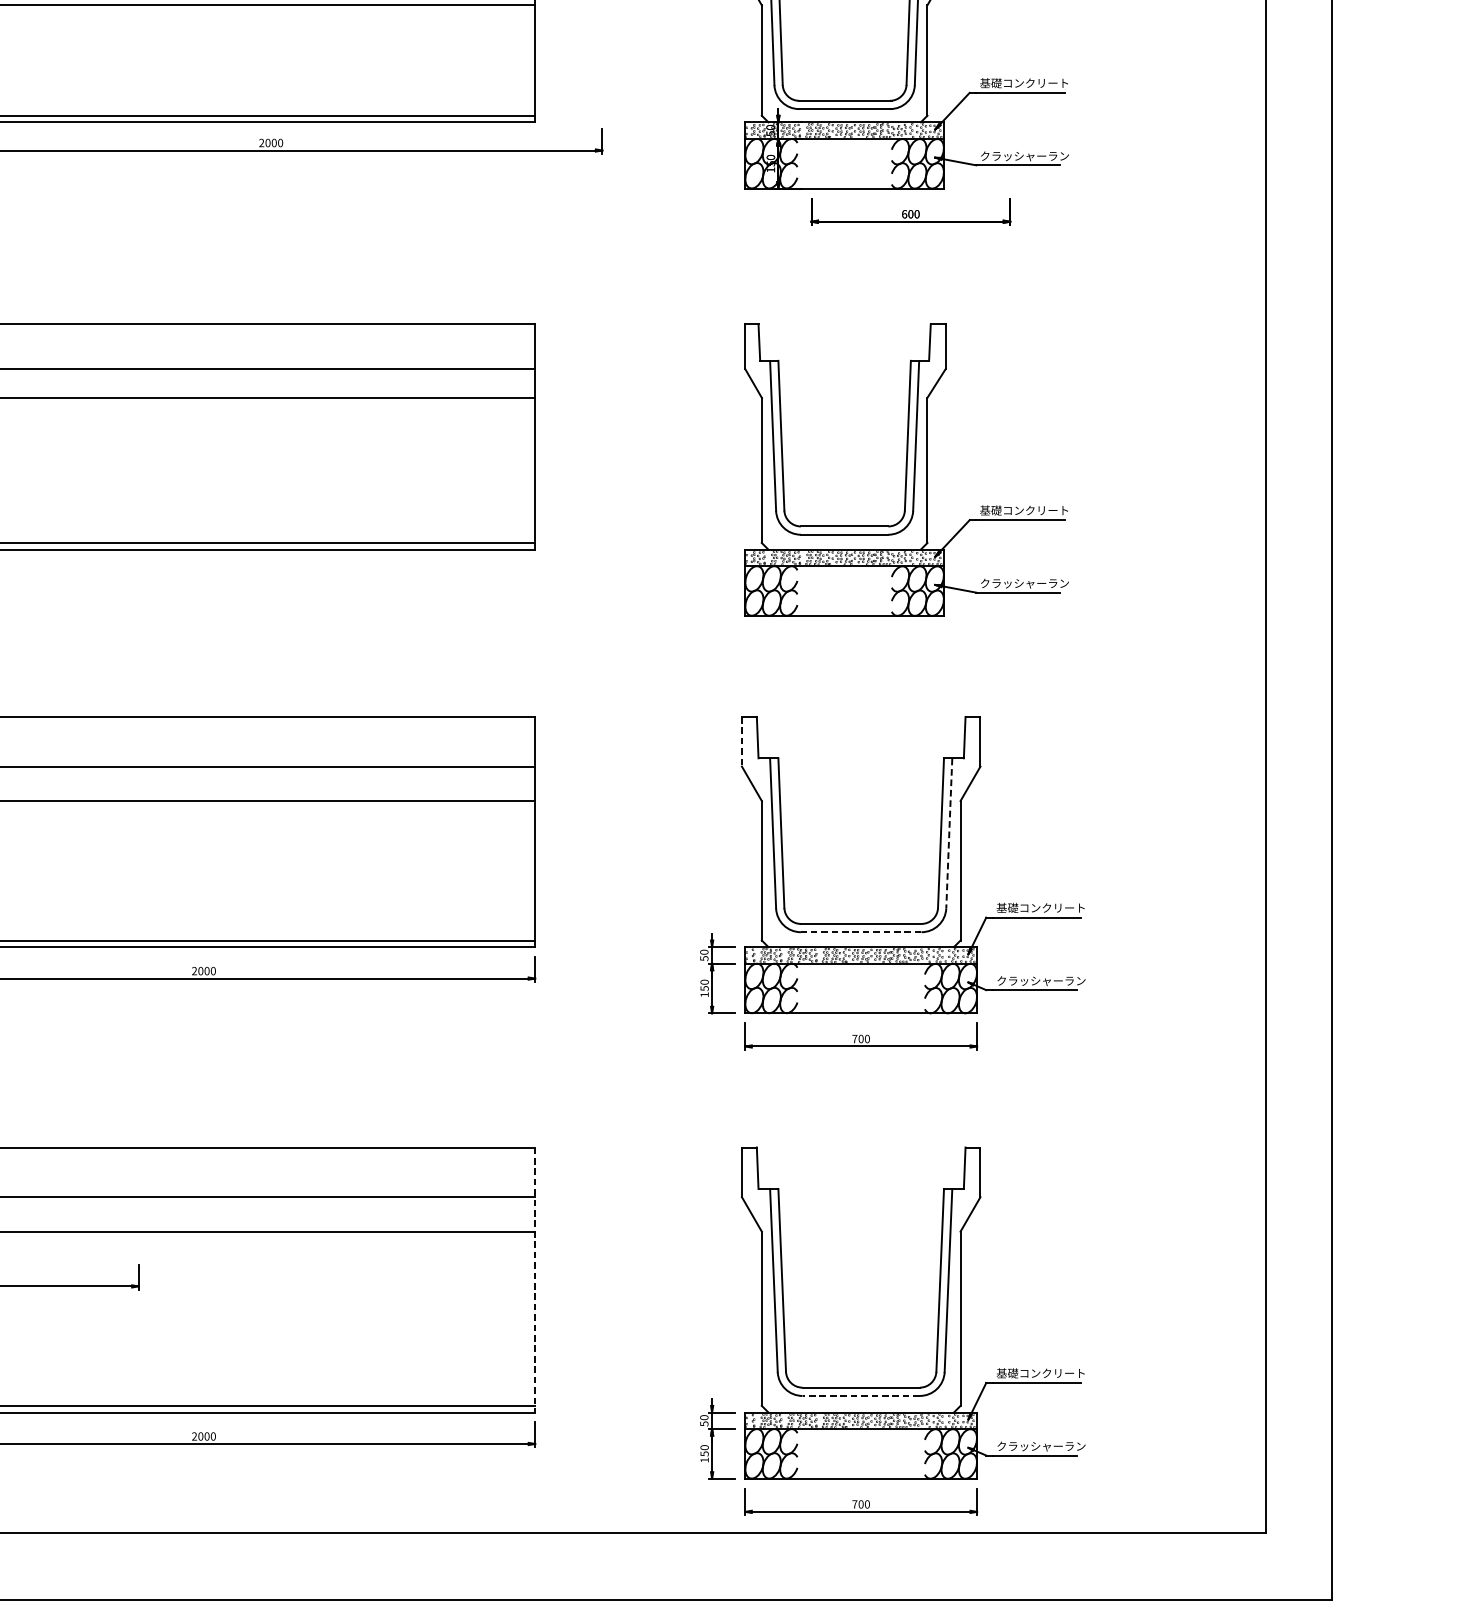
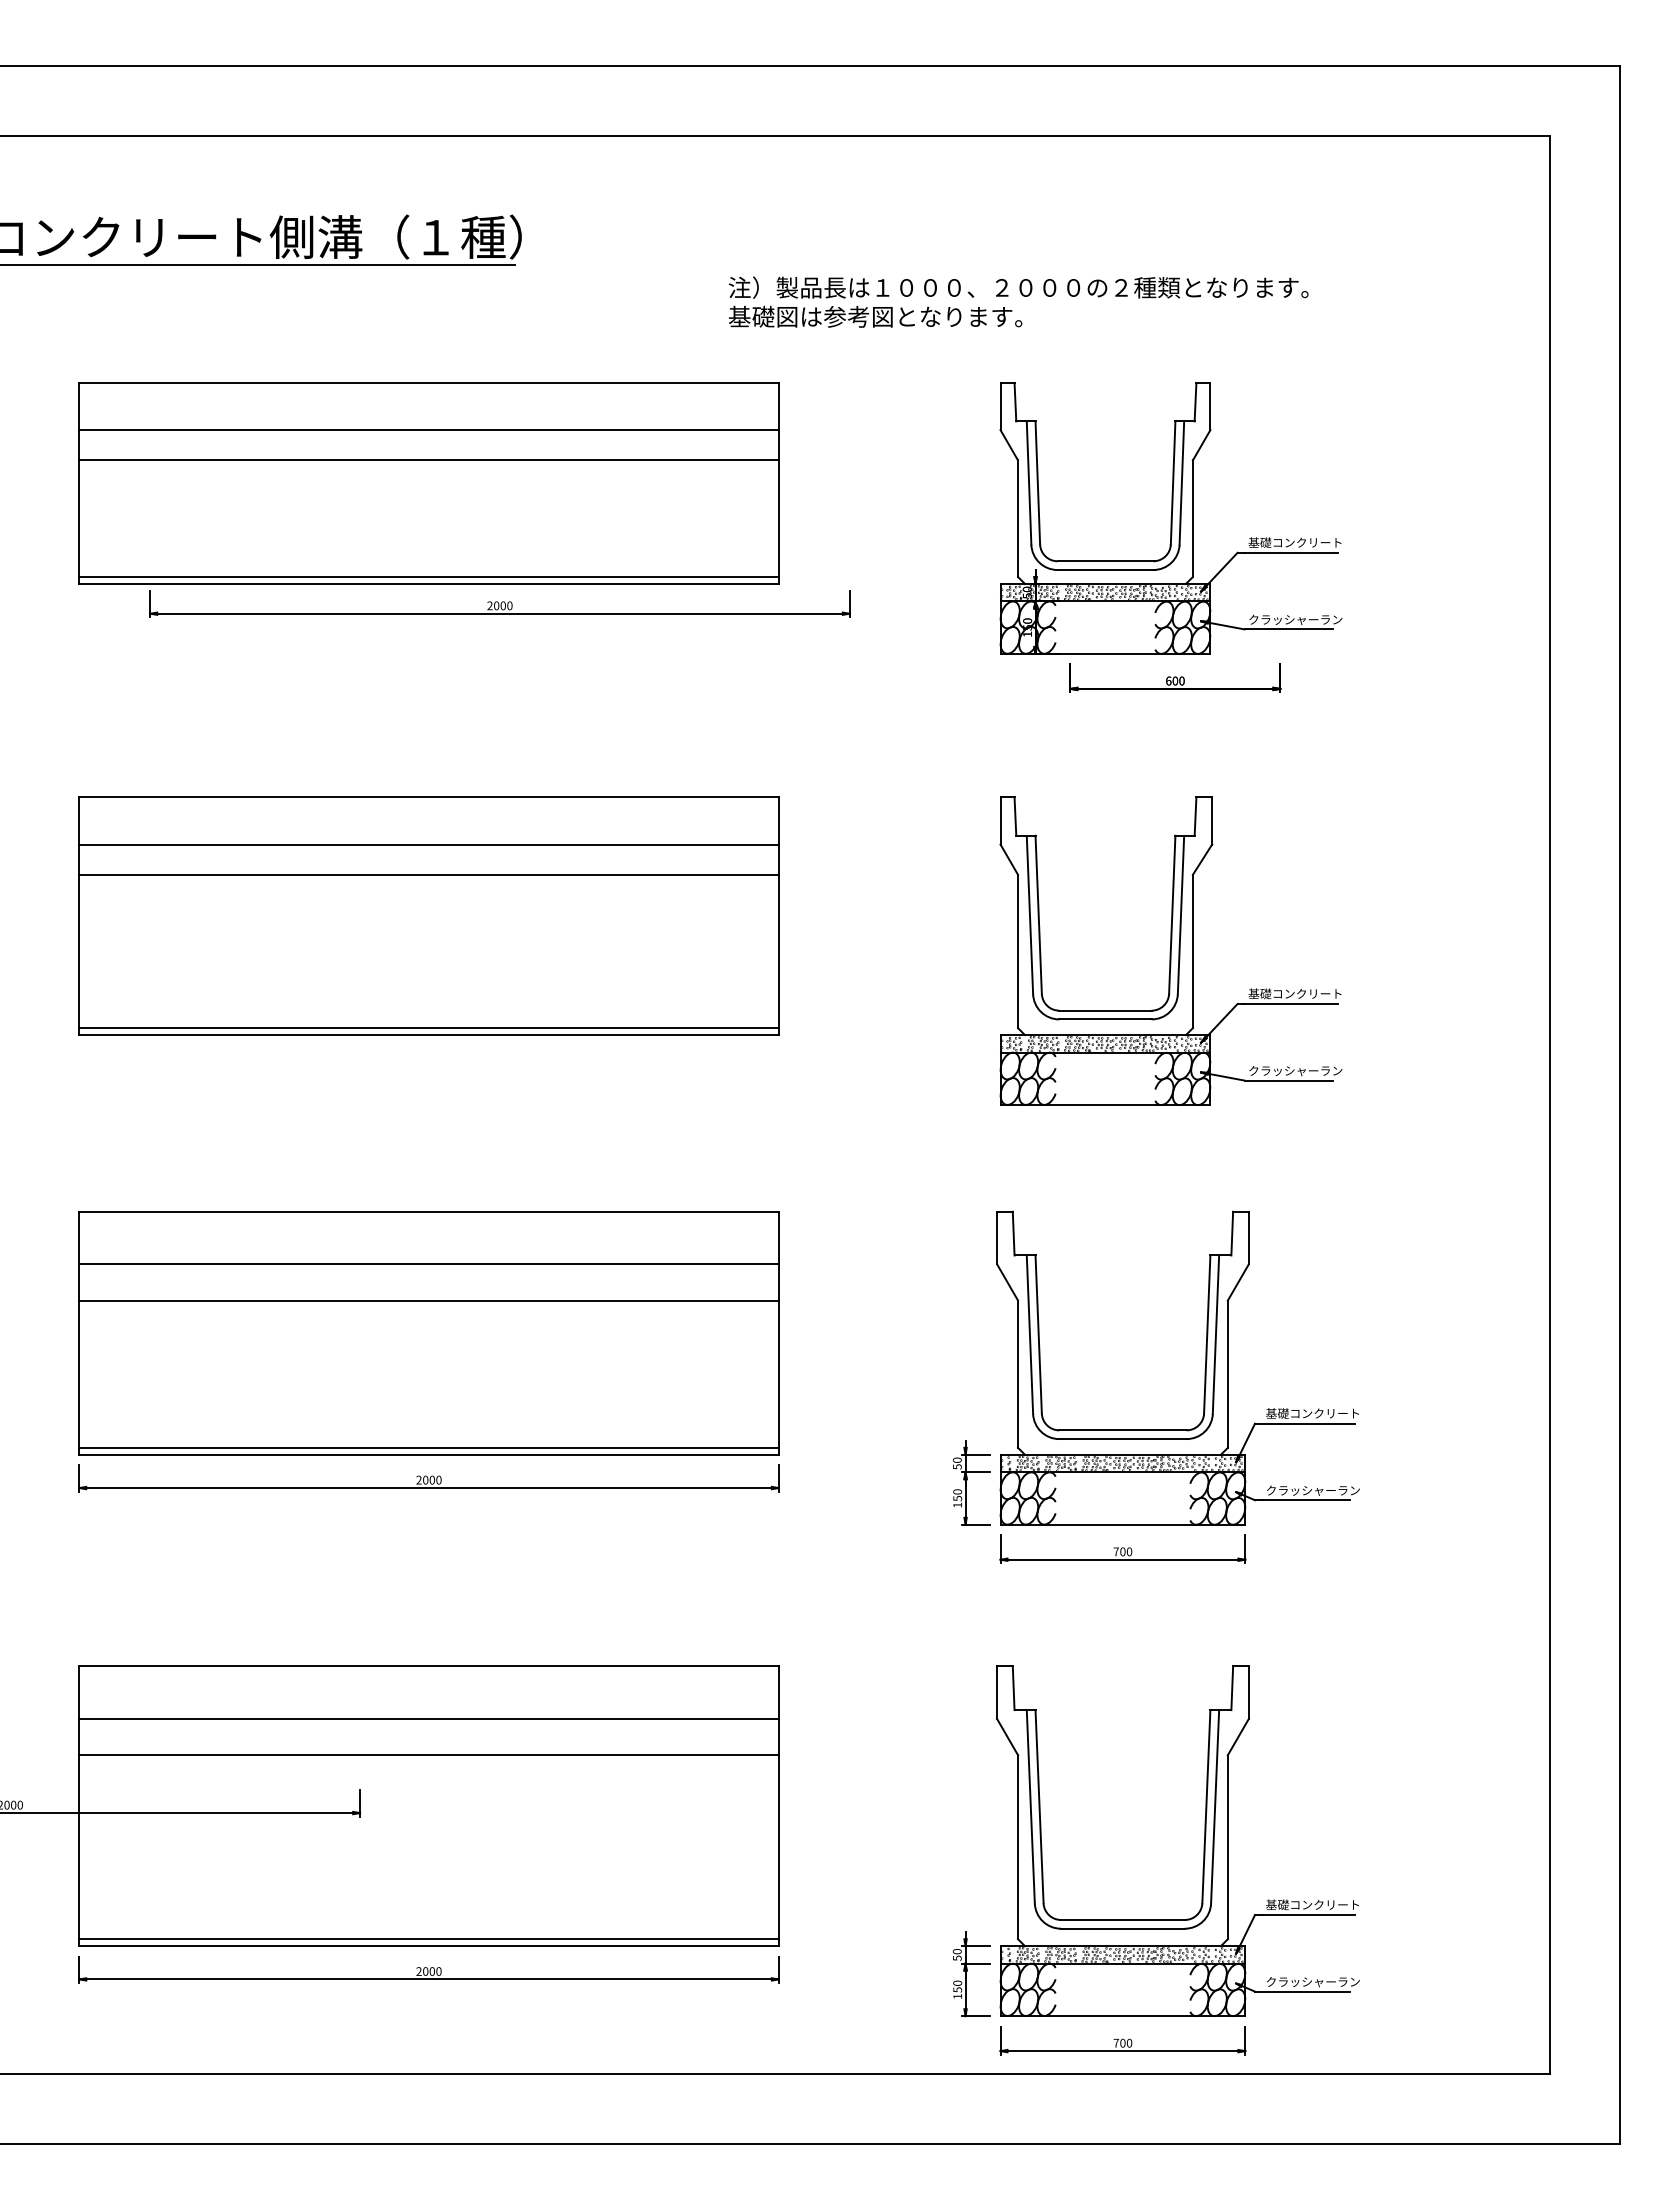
line: (742, 742) -> (997, 1238), dashed -> solid
line: (948, 834) -> (1215, 1335), dashed -> solid
line: (860, 932) -> (1122, 1439), dashed -> solid
line: (534, 1280) -> (778, 1806), dashed -> solid
line: (860, 1395) -> (1122, 1928), dashed -> solid

